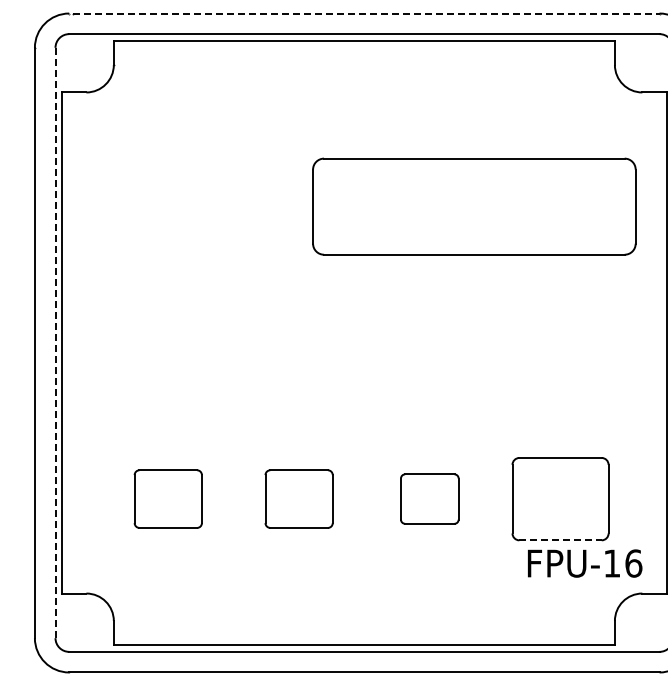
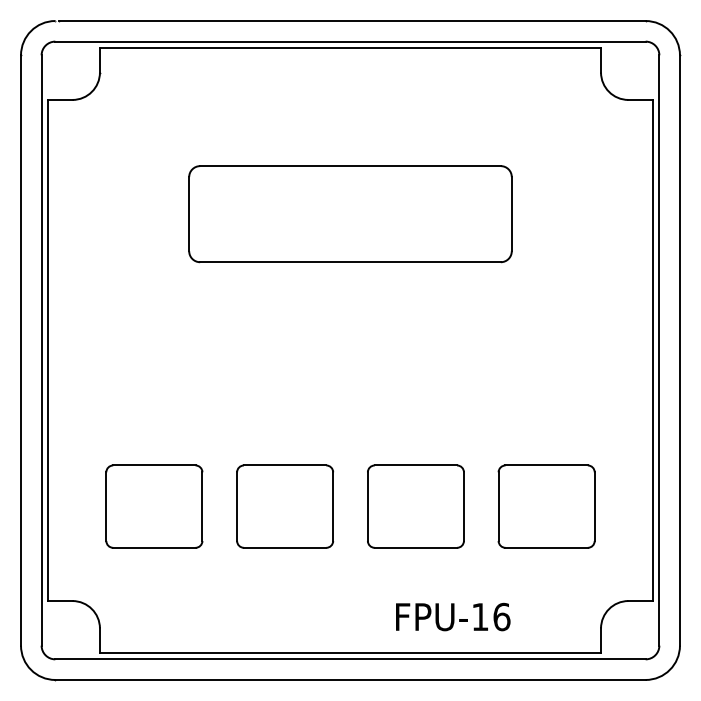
line: (367, 14) -> (353, 21), dashed -> solid
part: (474, 207) -> (350, 214), moved
line: (55, 344) -> (41, 351), dashed -> solid
part: (168, 499) -> (154, 506), size x1.43
part: (299, 499) -> (285, 506), size x1.43
part: (429, 499) -> (415, 506), size x1.67
line: (561, 540) -> (547, 547), dashed -> solid
text: (585, 563) -> (453, 616), moved

